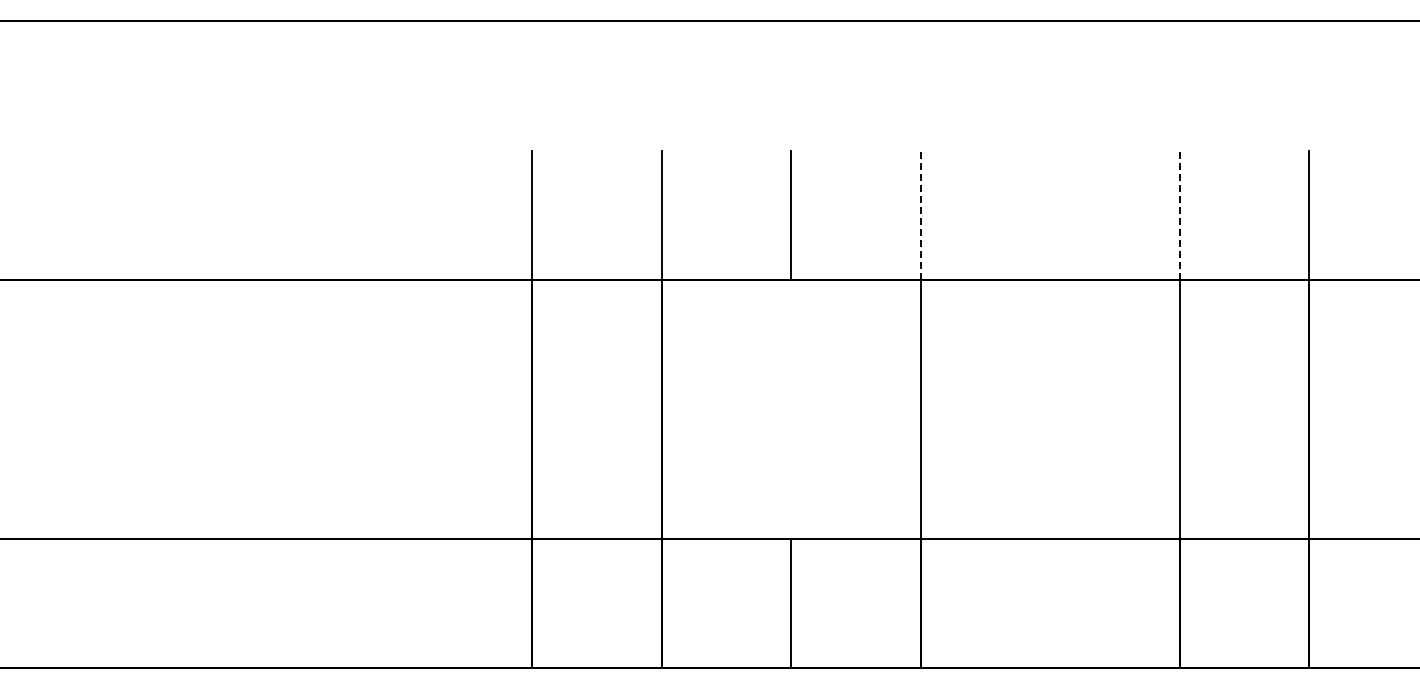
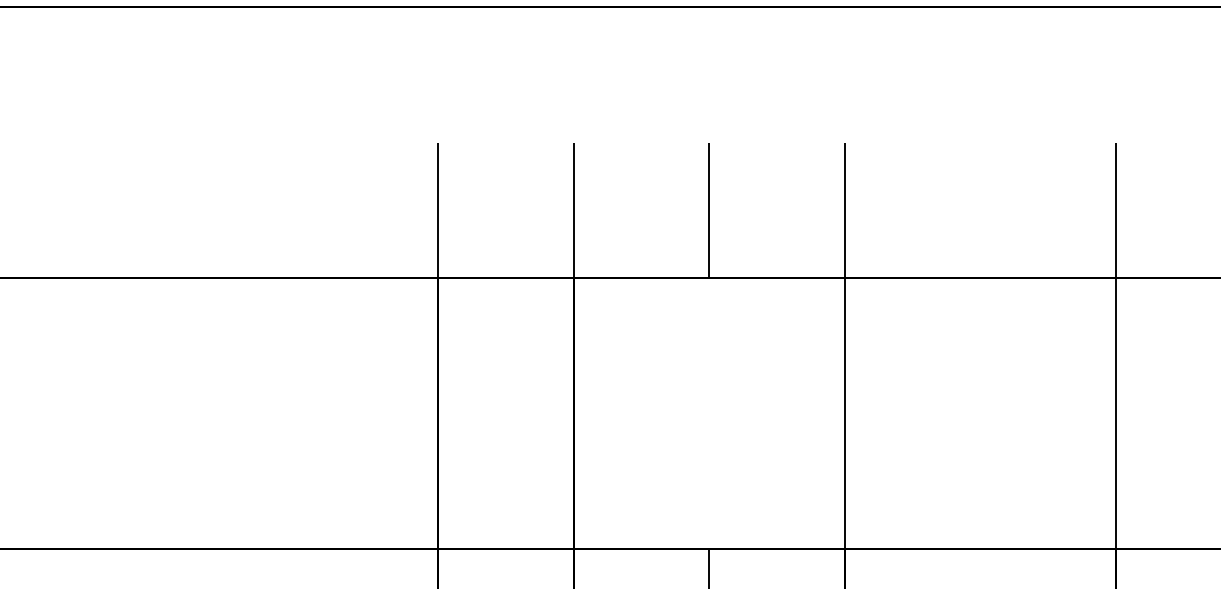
line: (920, 215) -> (844, 210), dashed -> solid
line: (1179, 215) -> (1116, 210), dashed -> solid

